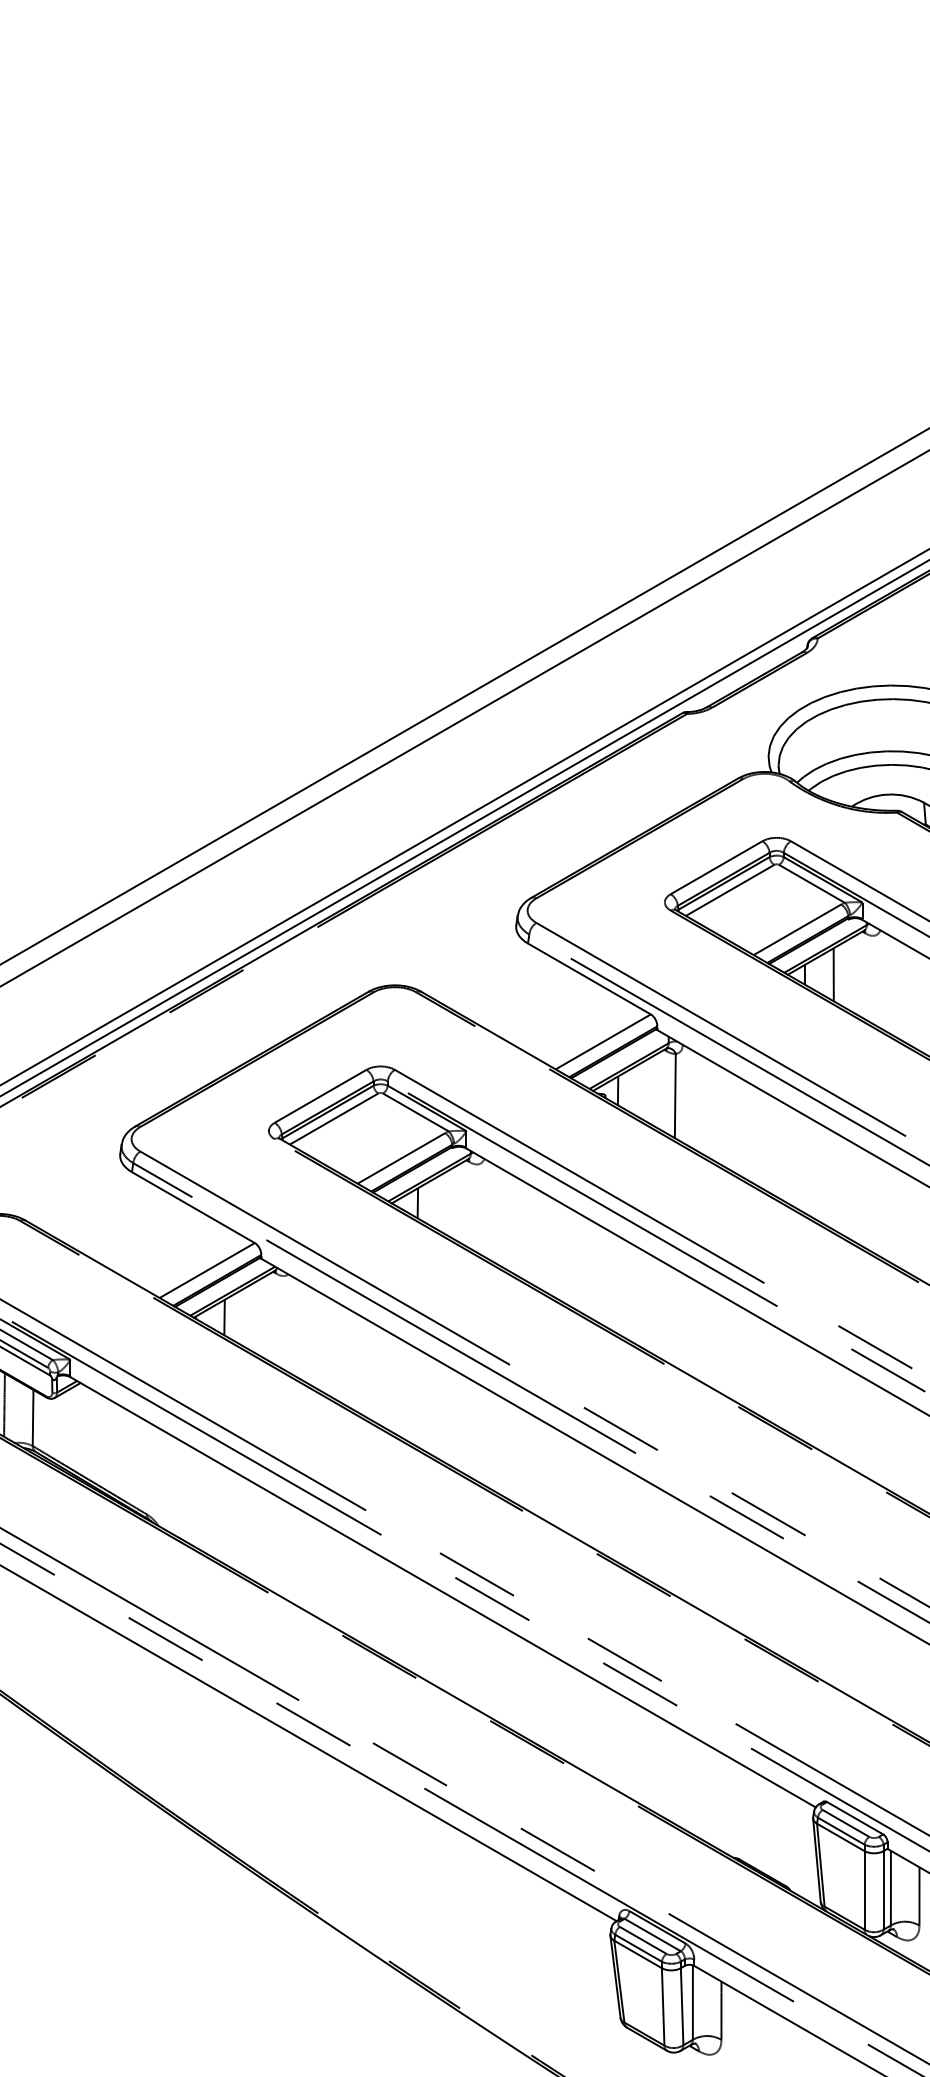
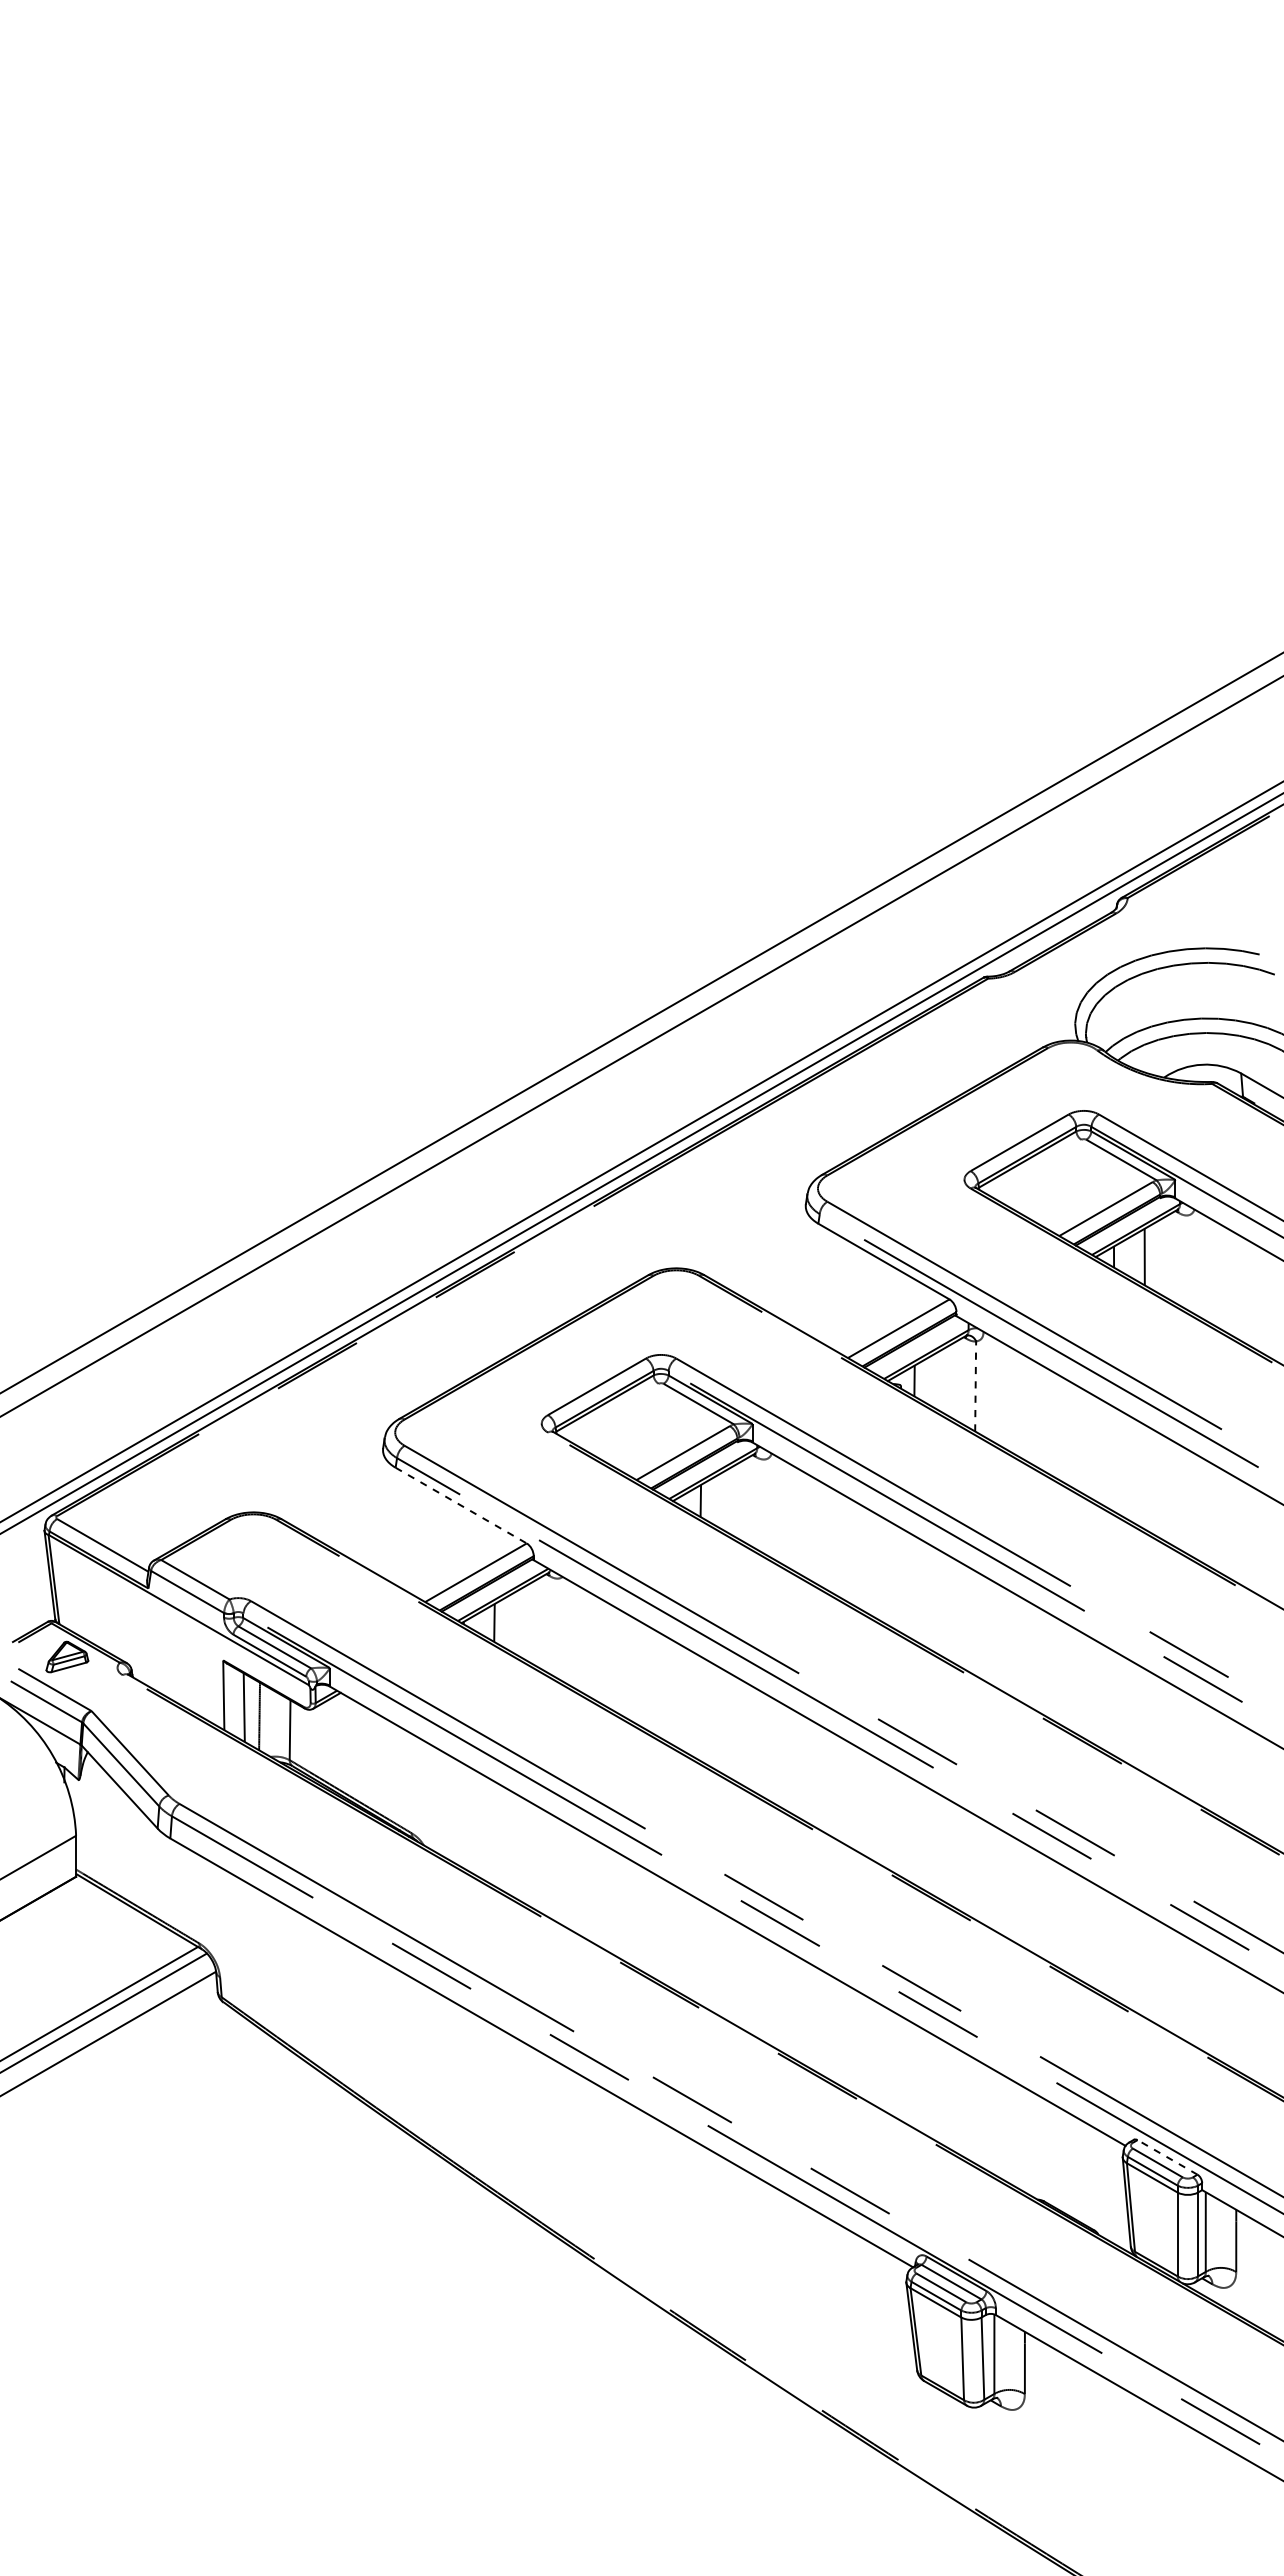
line: (729, 889) -> (1033, 1166), removed
line: (675, 1096) -> (975, 1386), solid -> dashed
line: (334, 1118) -> (611, 1410), removed
line: (193, 1207) -> (461, 1505), solid -> dashed
line: (855, 1818) -> (1167, 2157), solid -> dashed

